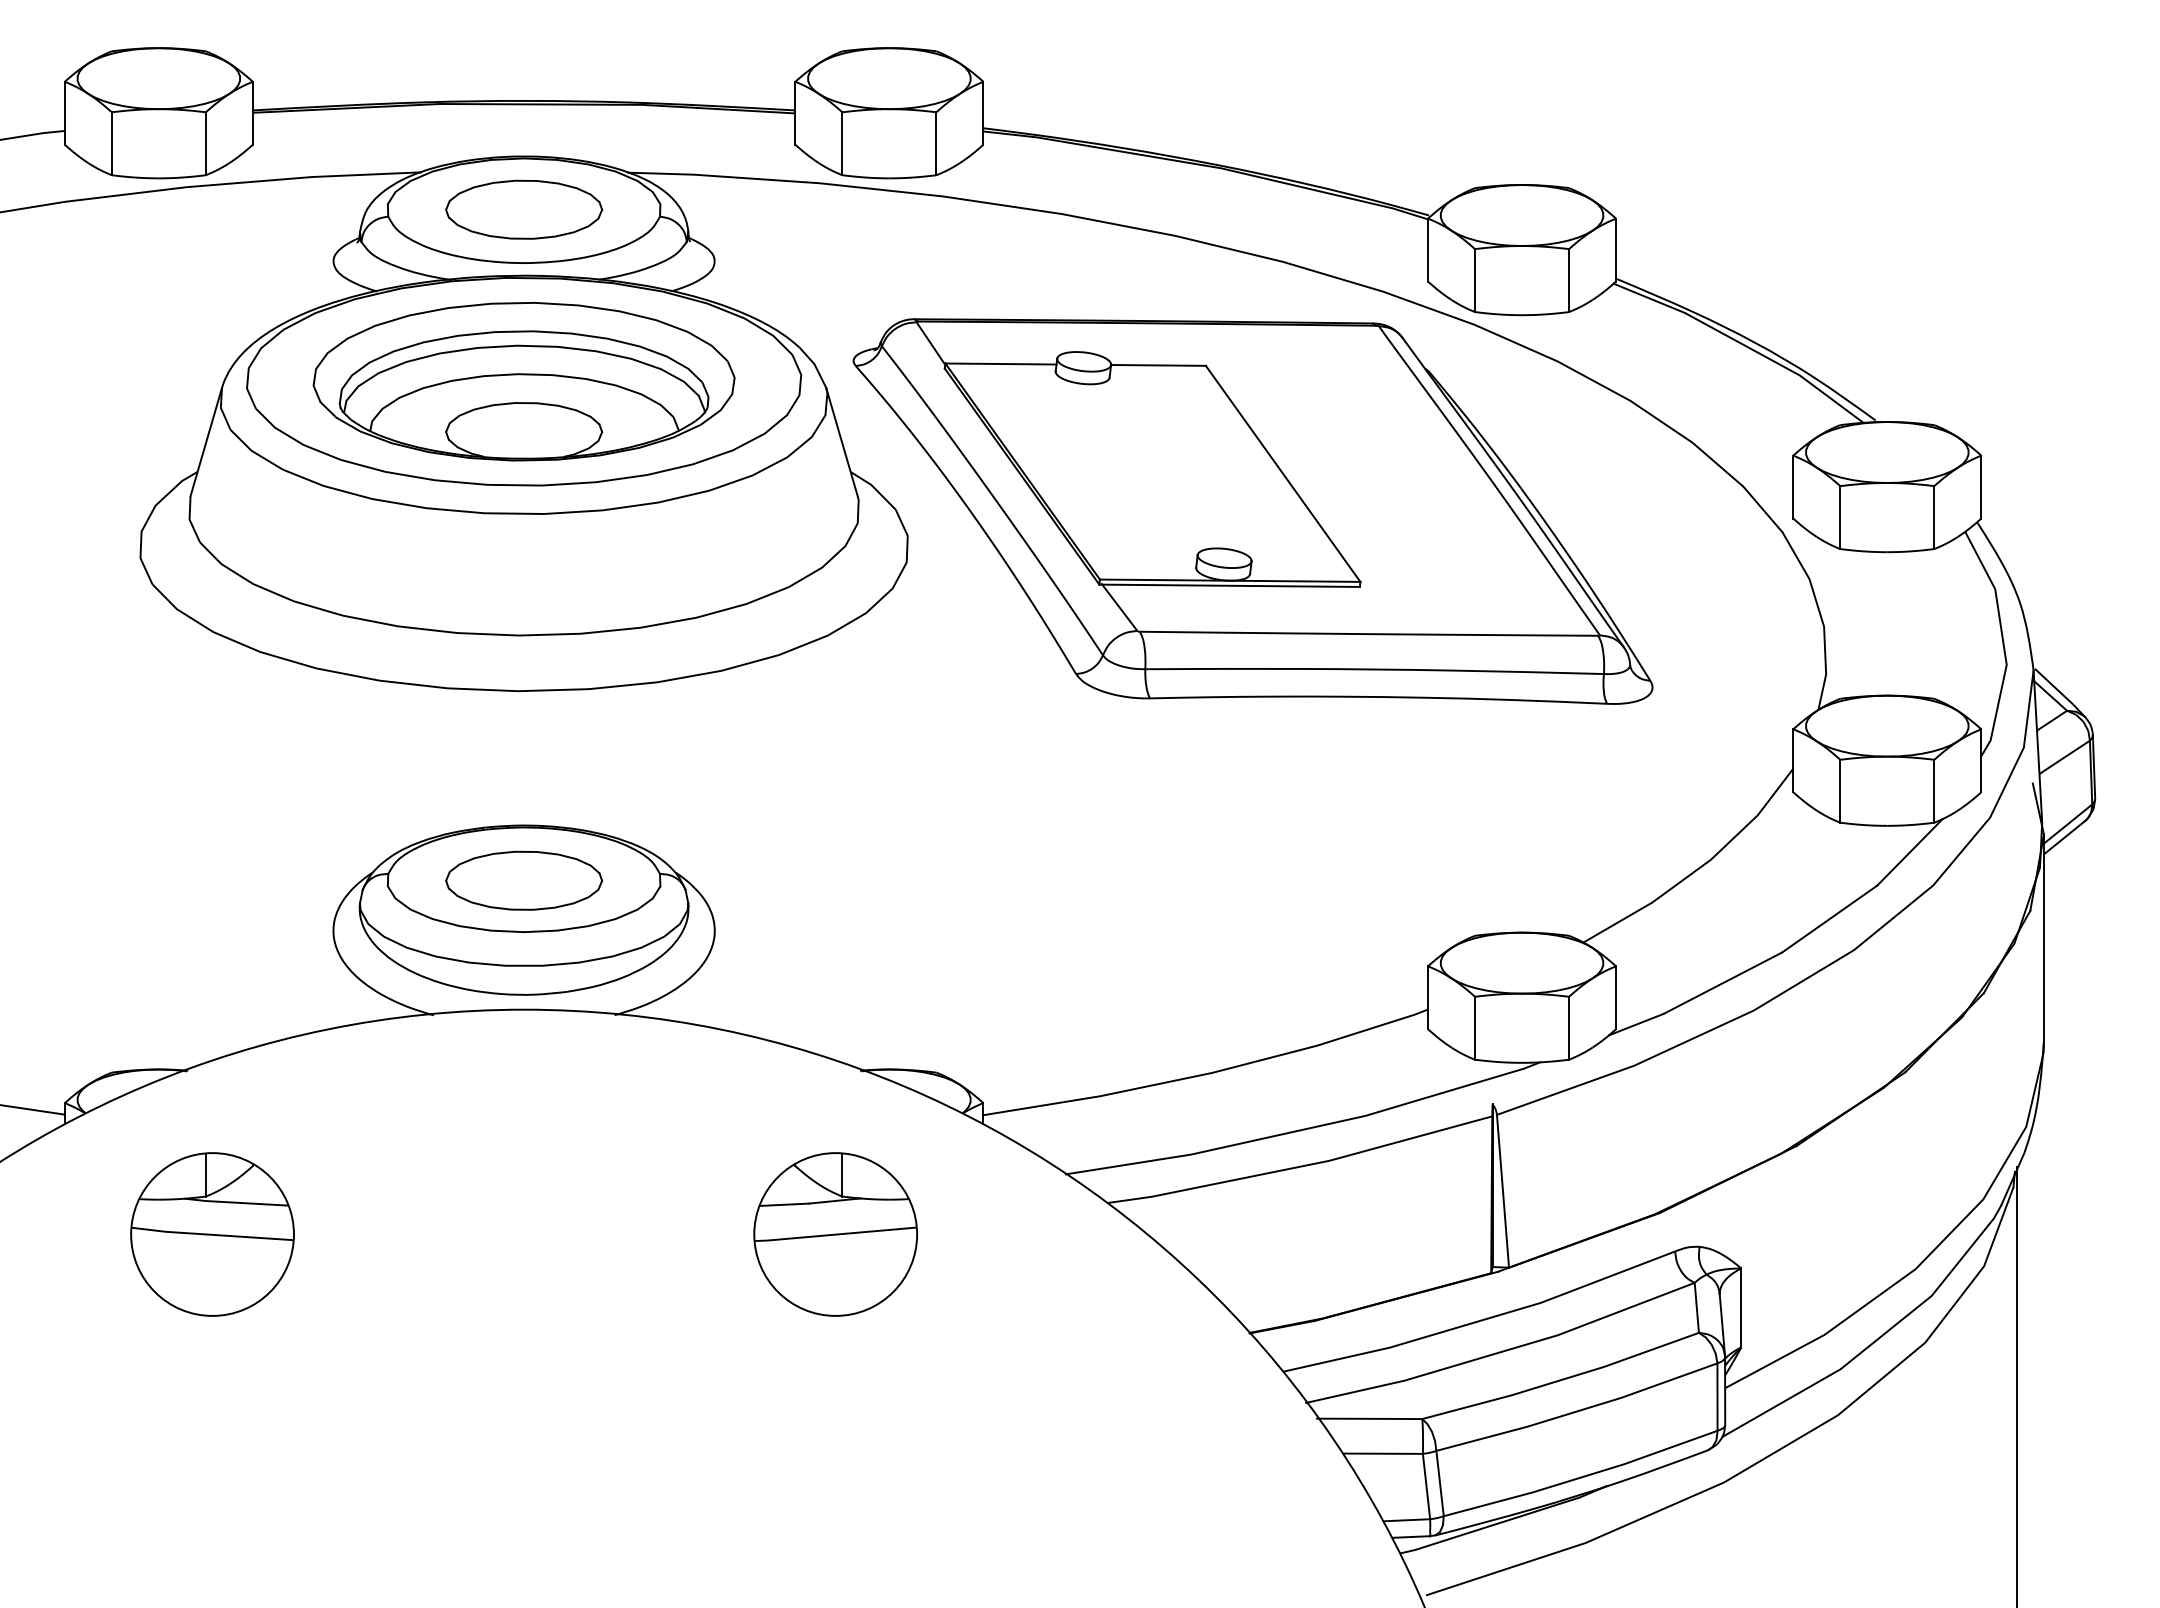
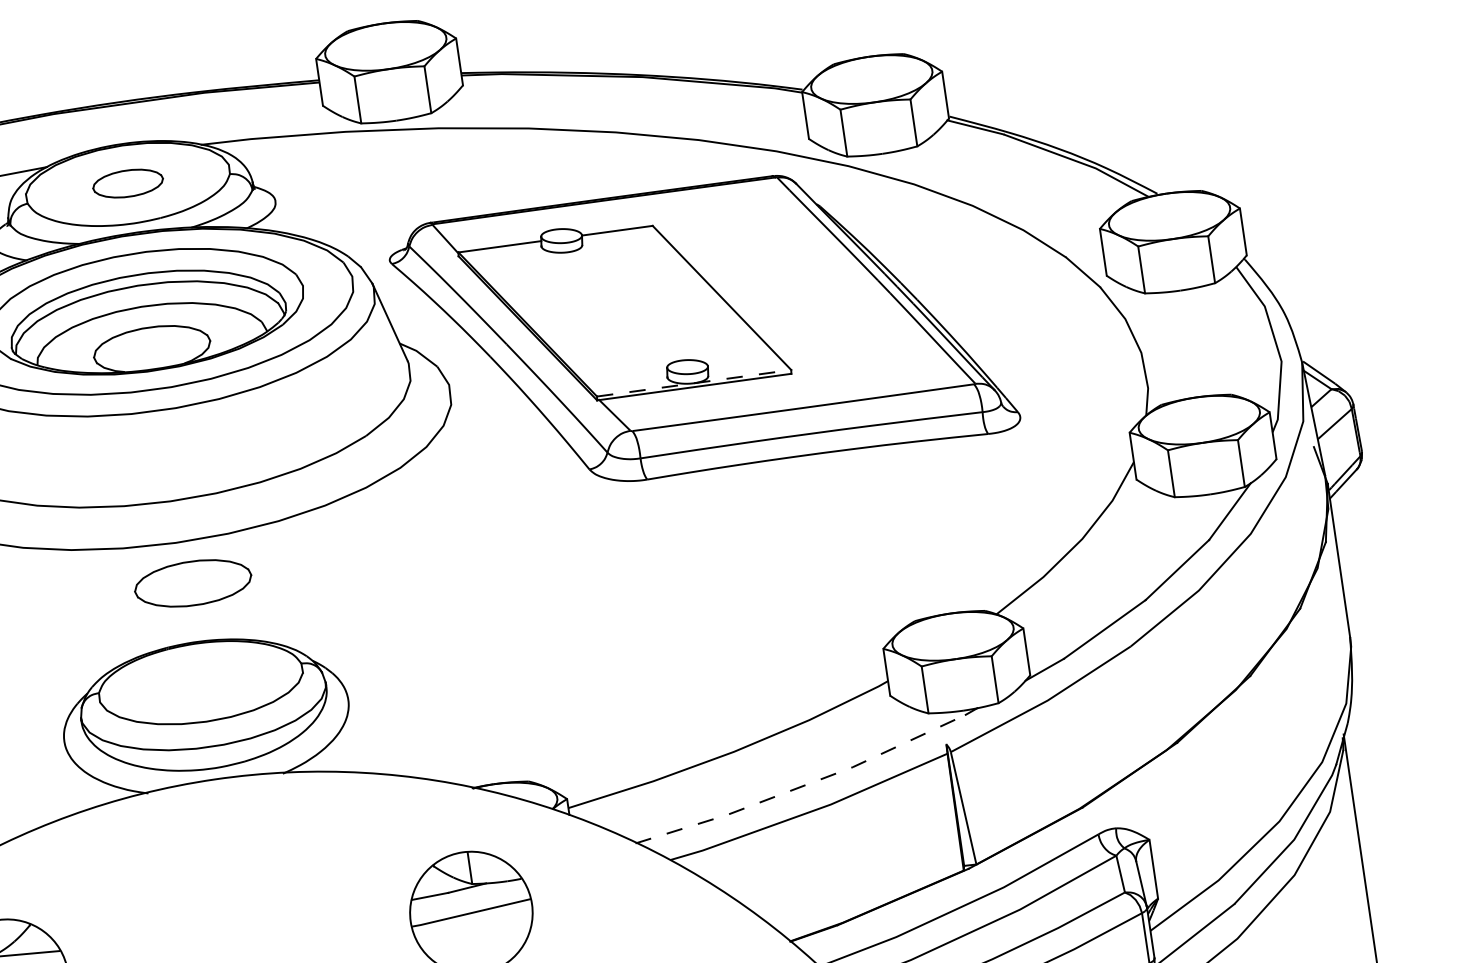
part: (524, 209) -> (128, 183), size x0.6
line: (1230, 580) -> (694, 383), solid -> dashed
part: (524, 880) -> (193, 583), moved
line: (1297, 1131) -> (804, 786), solid -> dashed

